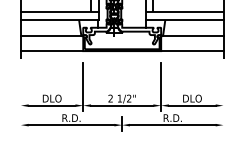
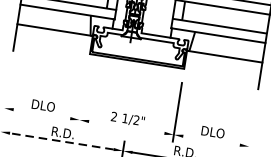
line: (51, 51) -> (51, 48), removed
line: (192, 51) -> (222, 75), removed
line: (83, 86) -> (83, 96), removed
line: (51, 105) -> (41, 113), removed
line: (122, 105) -> (127, 127), removed
line: (191, 105) -> (210, 140), removed
line: (71, 125) -> (61, 141), solid -> dashed

